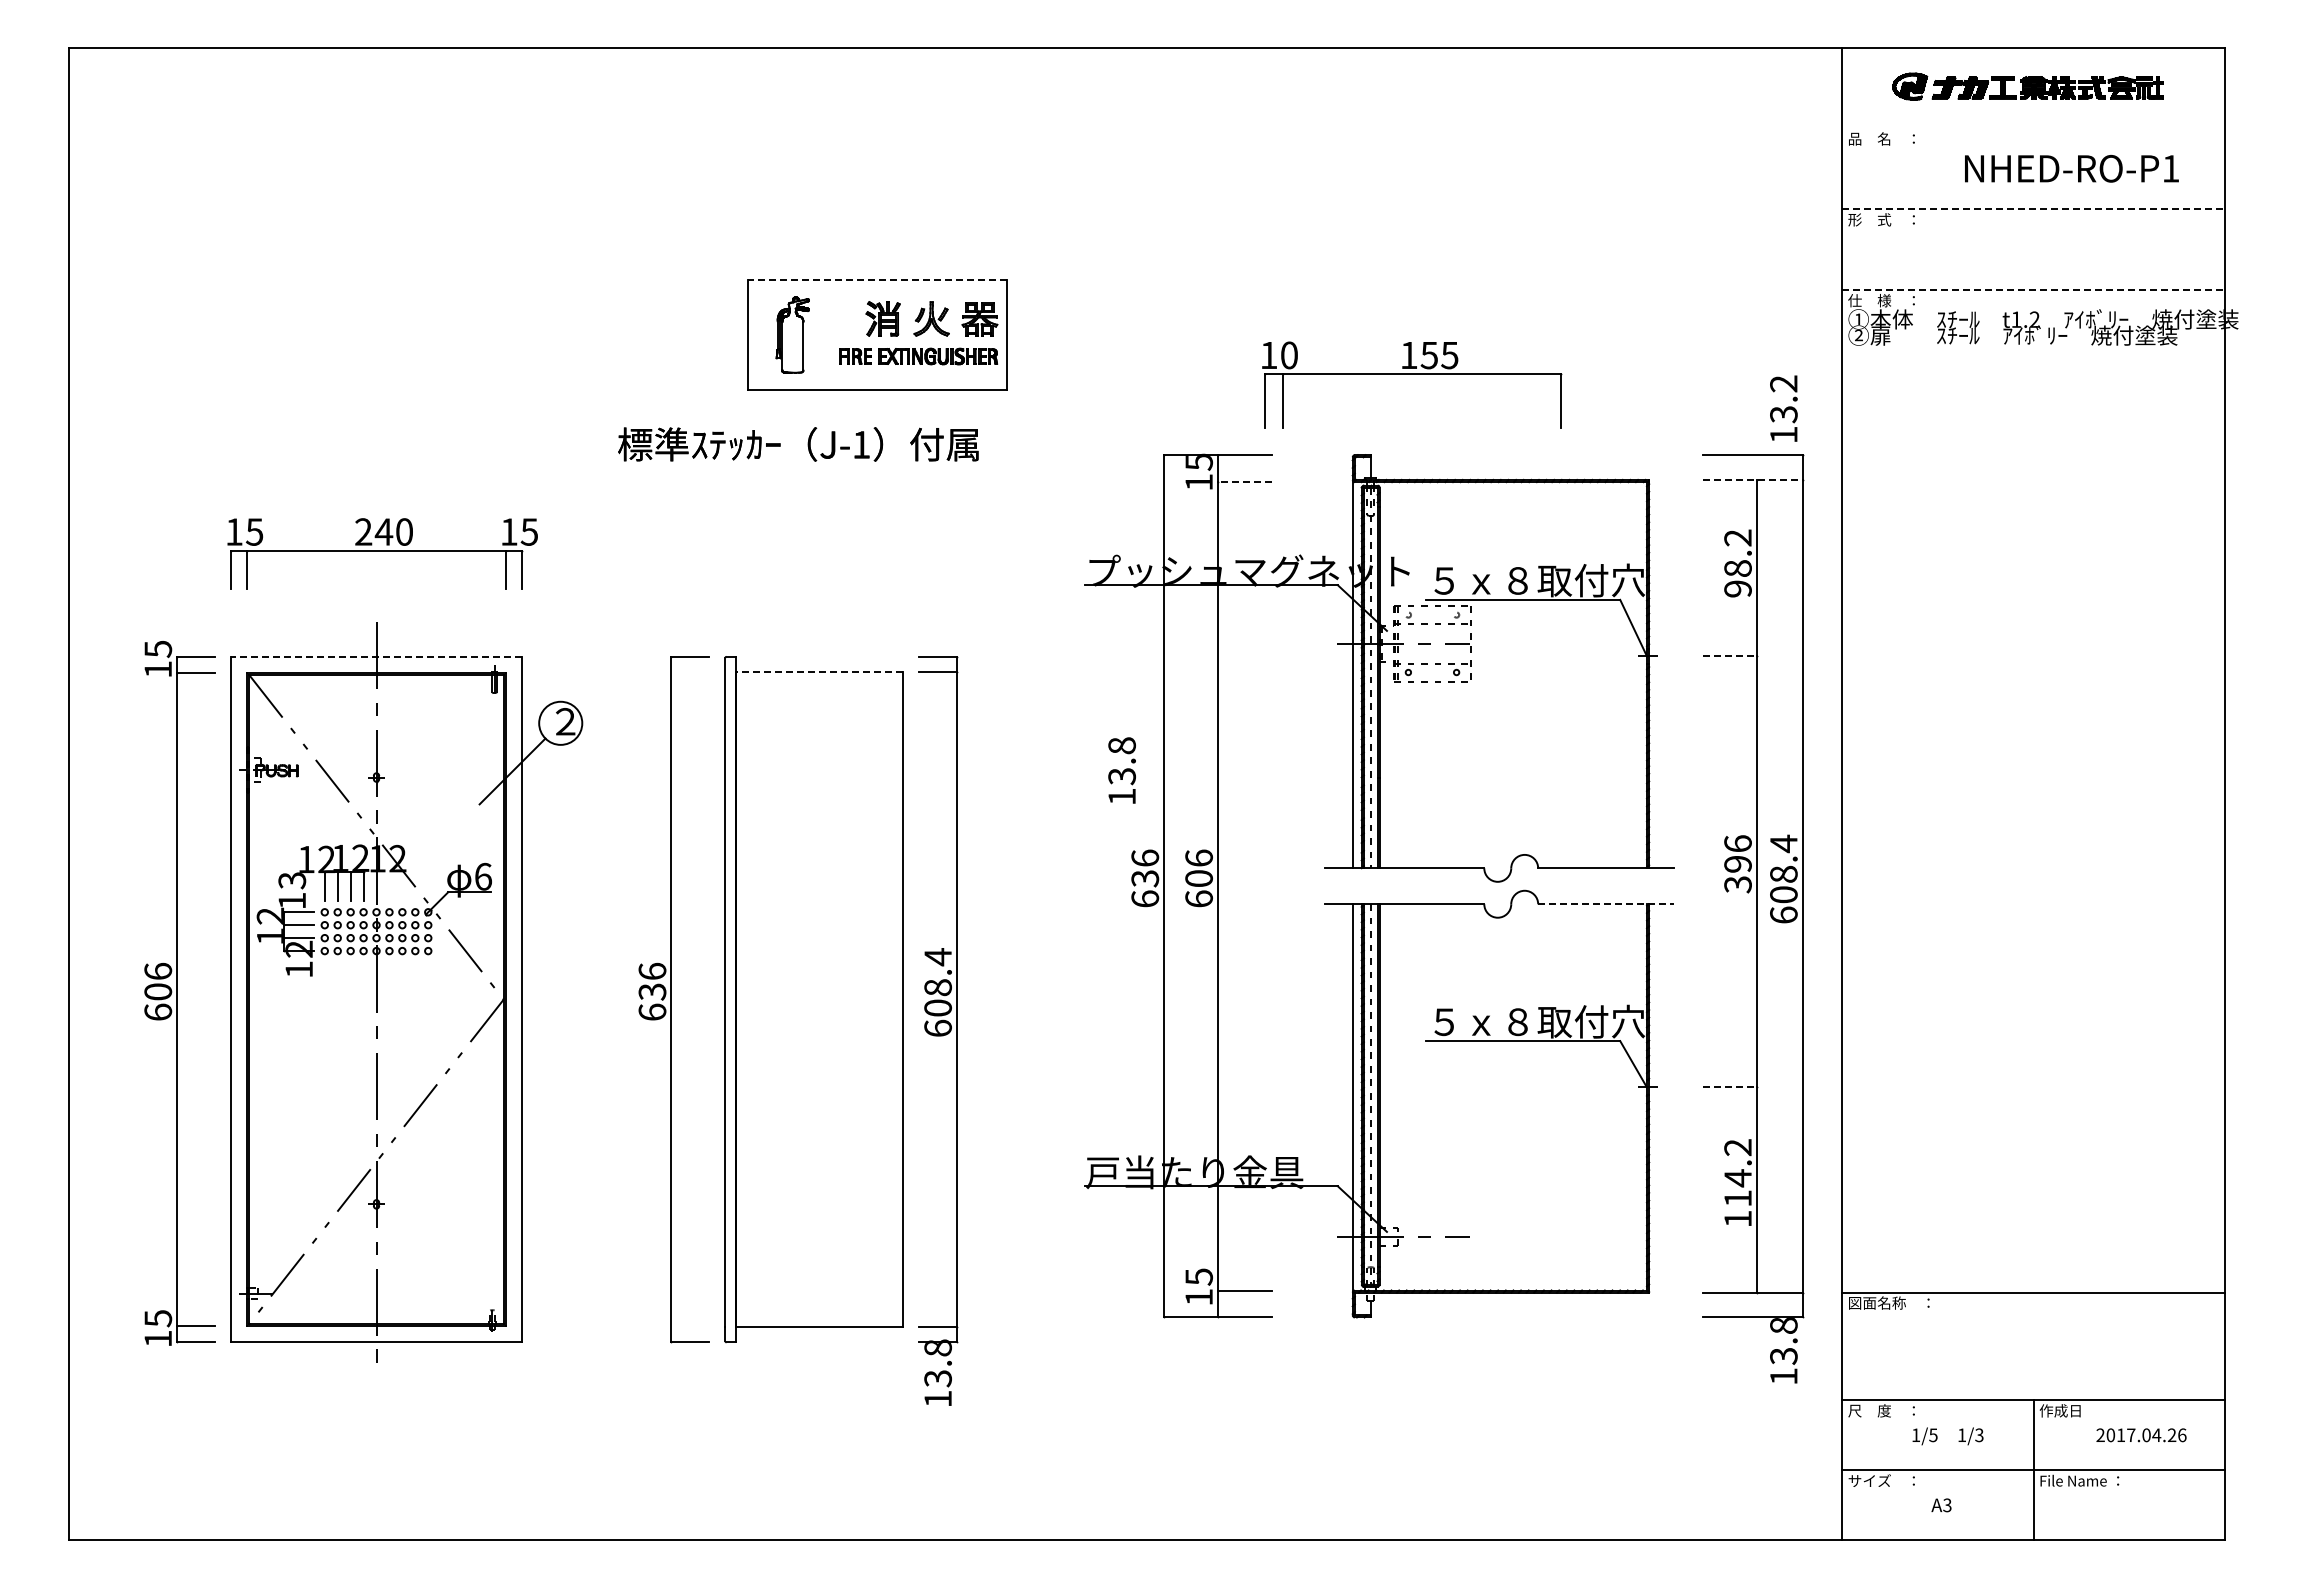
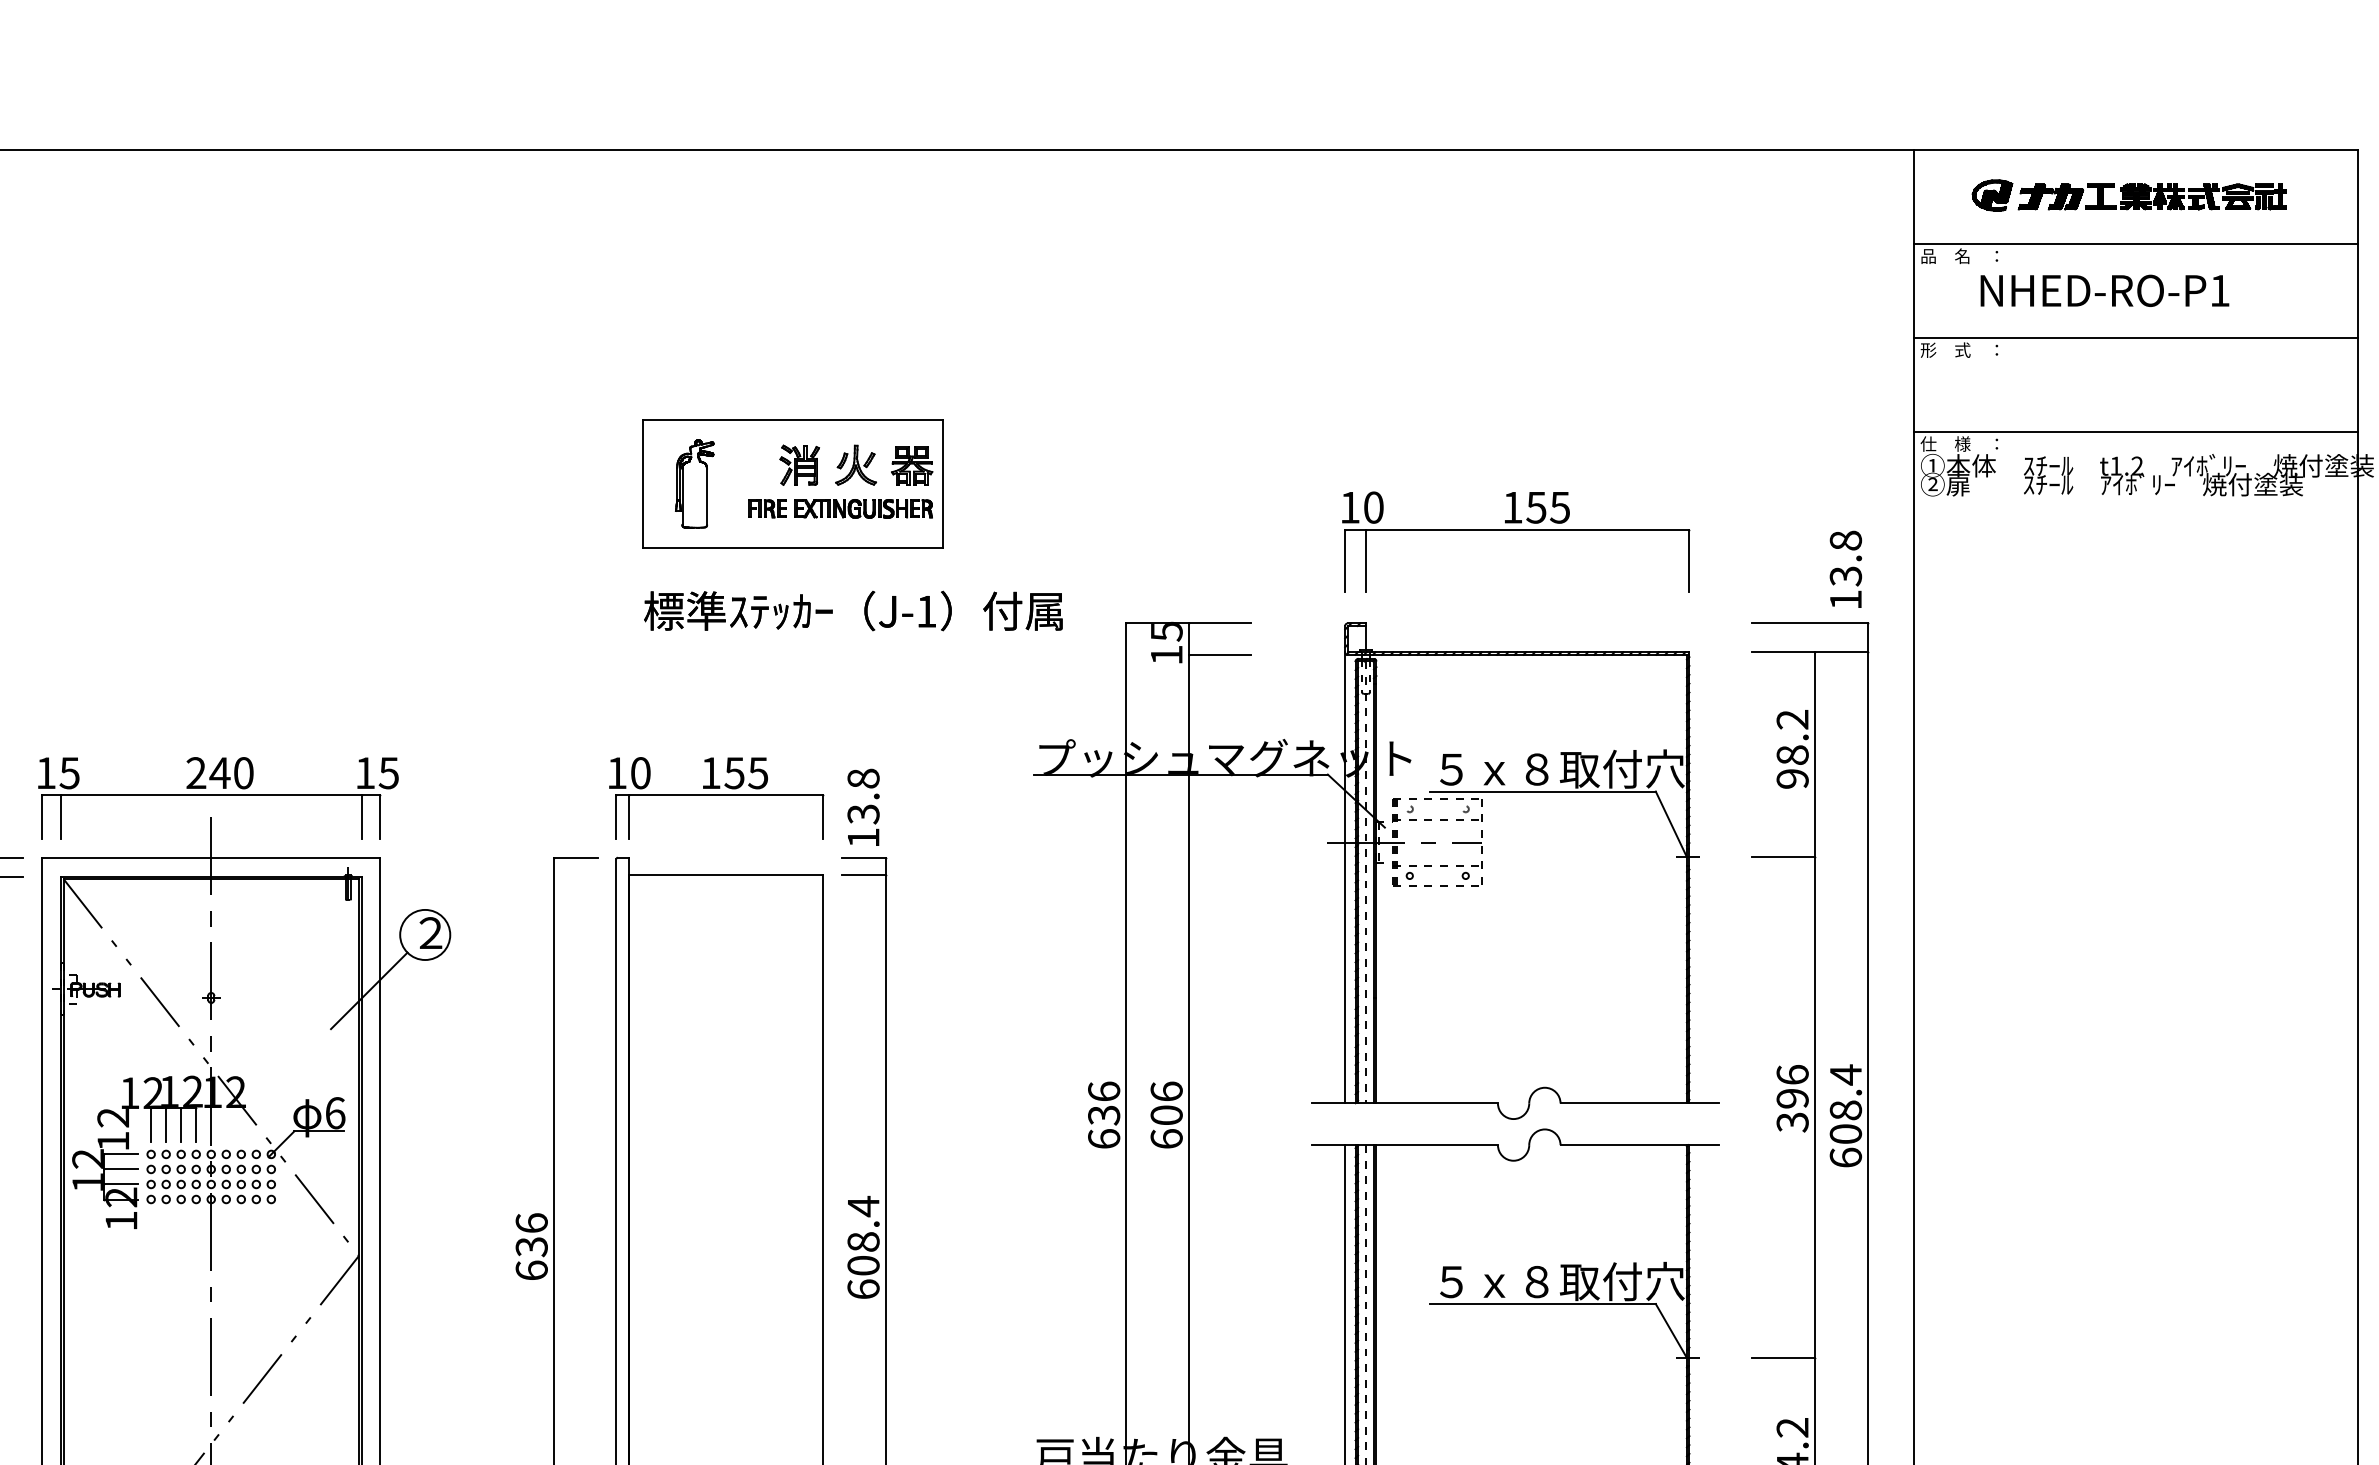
line: (2033, 128) -> (2135, 244), added
text: (2071, 168) -> (2104, 290), moved
line: (2034, 209) -> (2137, 338), dashed -> solid
line: (876, 280) -> (791, 420), dashed -> solid
line: (2034, 290) -> (2137, 432), dashed -> solid
part: (1412, 374) -> (1516, 529), moved
text: (1783, 383) -> (1845, 540), 13.2 -> 13.8
text: (798, 444) -> (853, 611), moved
line: (1752, 479) -> (1809, 651), dashed -> solid
line: (1244, 482) -> (1219, 655), dashed -> solid
part: (382, 553) -> (218, 798), moved
part: (811, 605) -> (716, 798), added
line: (376, 656) -> (211, 857), dashed -> solid
line: (1730, 656) -> (1783, 857), dashed -> solid
line: (819, 671) -> (725, 874), dashed -> solid
text: (1121, 770) -> (862, 807), moved
text: (292, 880) -> (113, 1117), 13 -> 12
line: (1606, 904) -> (1639, 1145), dashed -> solid
line: (1730, 1087) -> (1783, 1357), dashed -> solid

